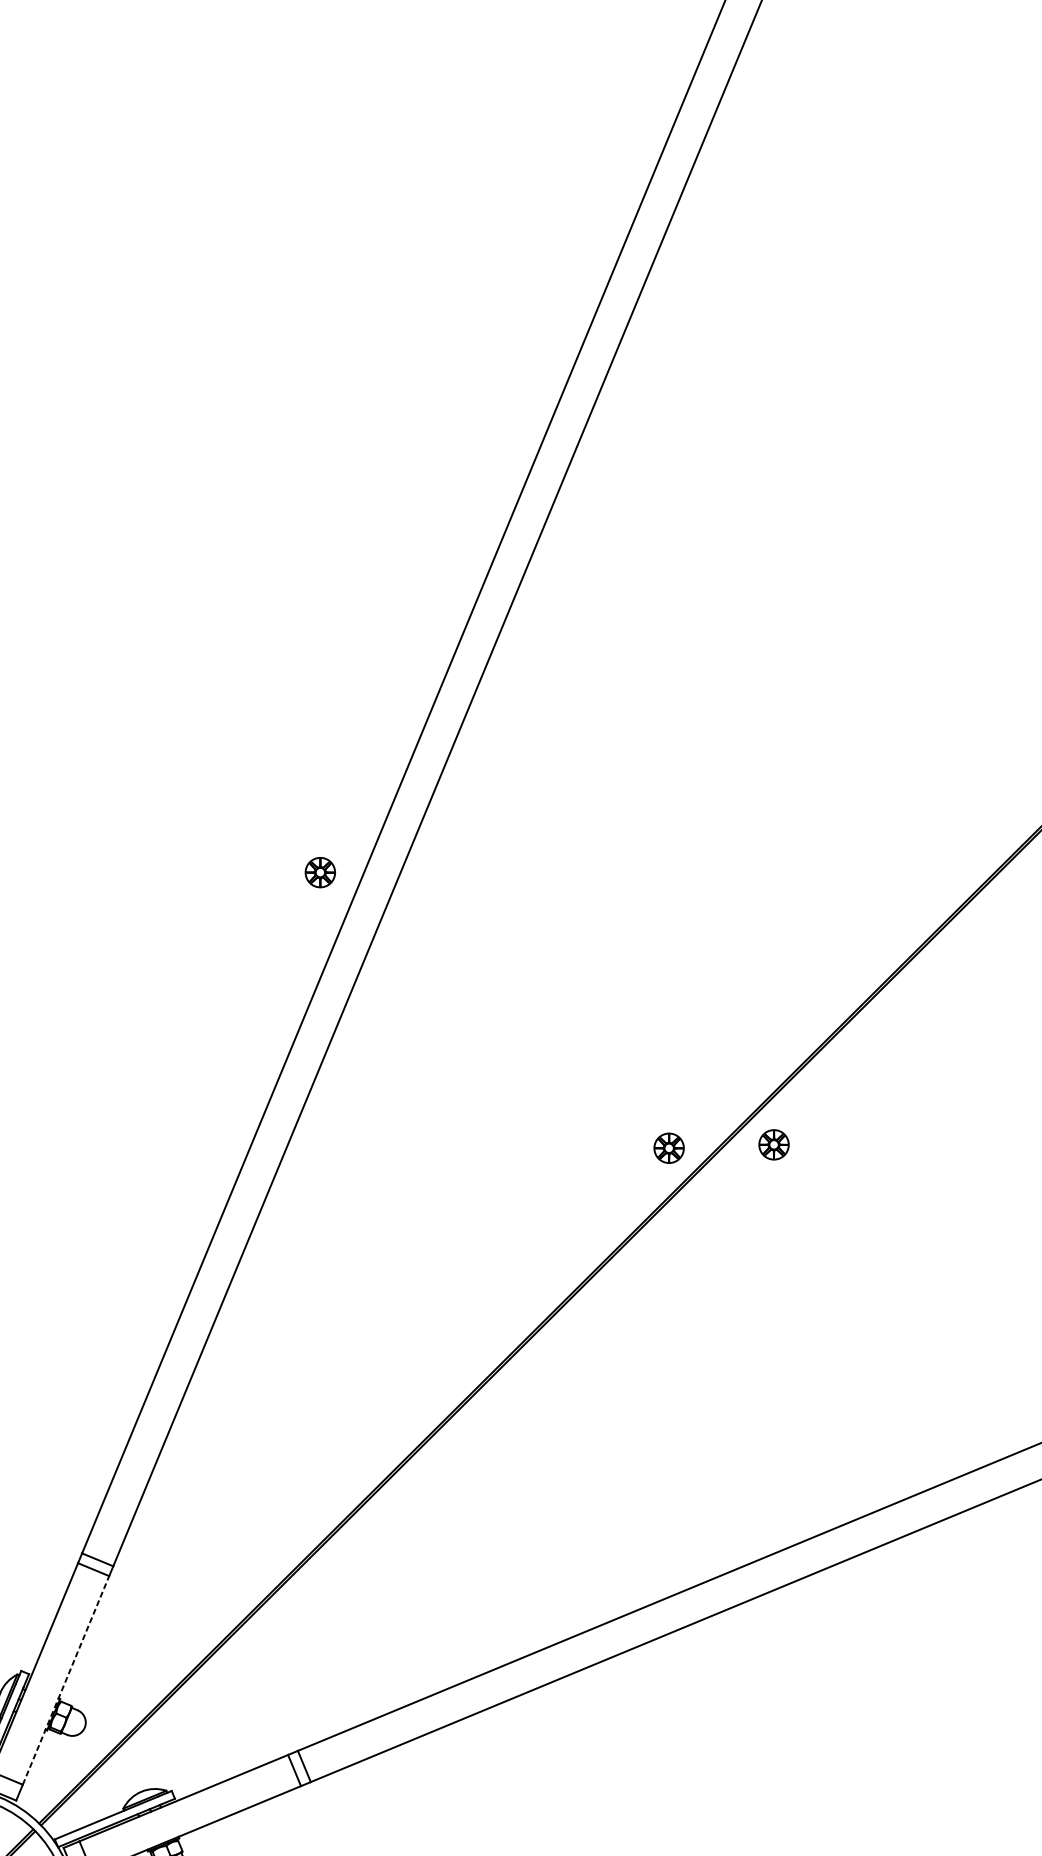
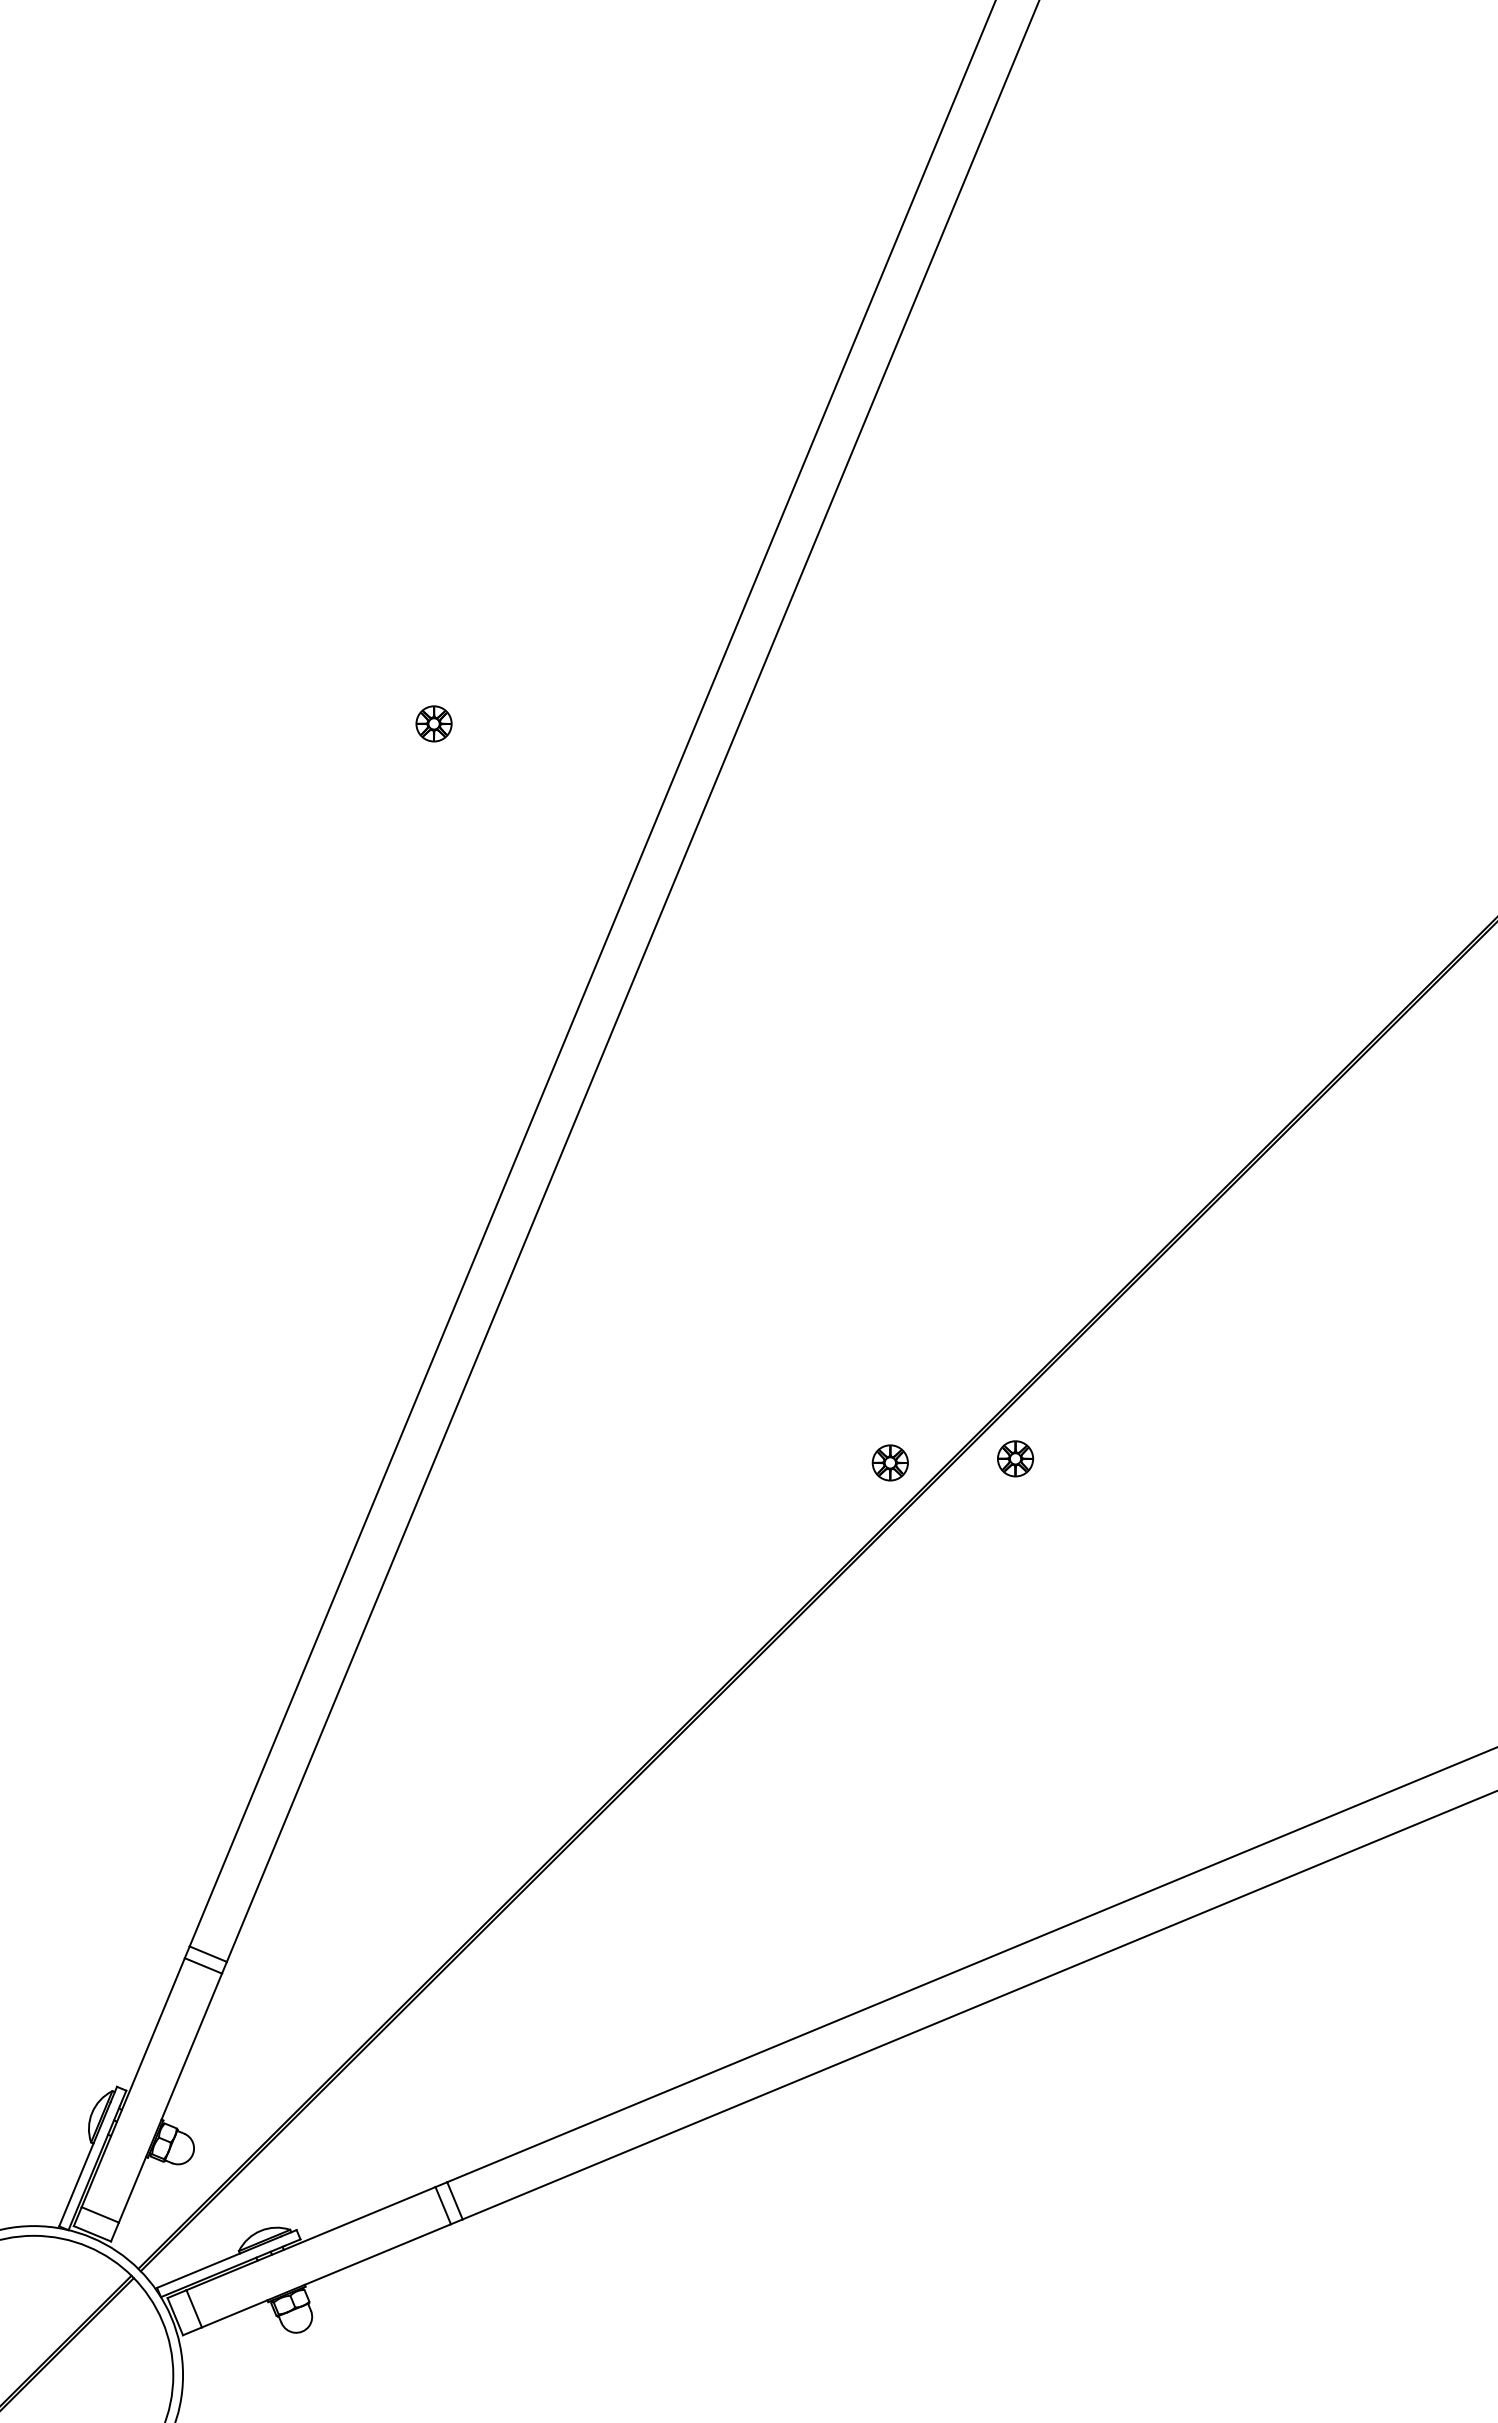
part: (319, 872) -> (433, 723), moved
line: (66, 1680) -> (170, 2098), dashed -> solid

